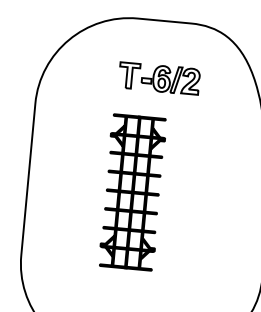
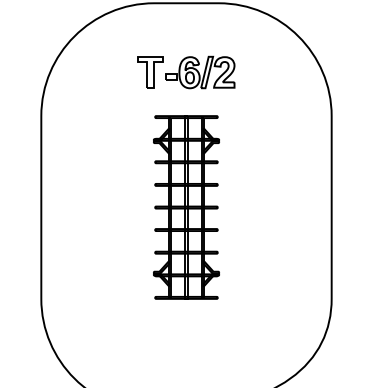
part: (132, 192) -> (186, 207), moved

